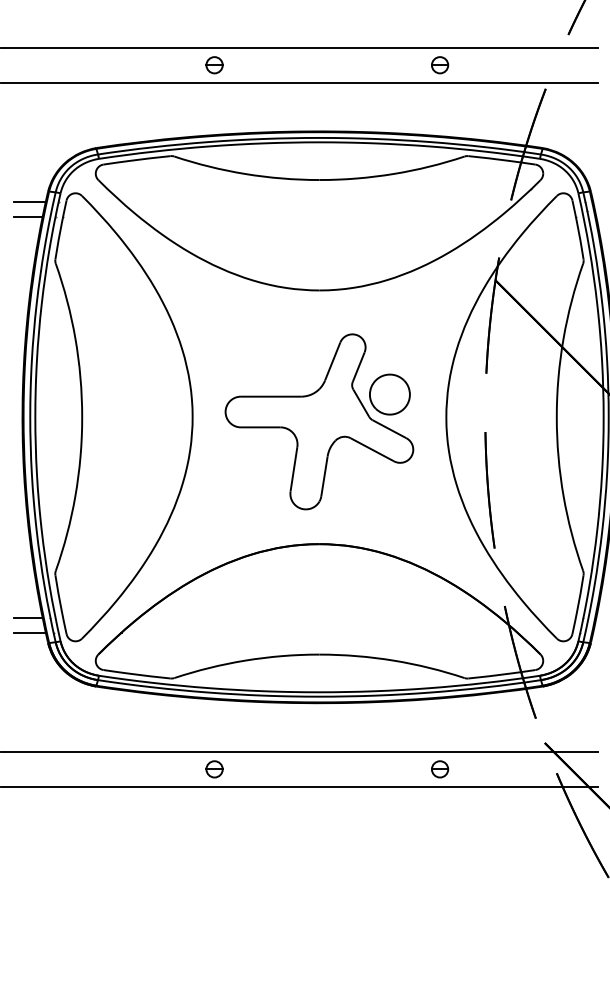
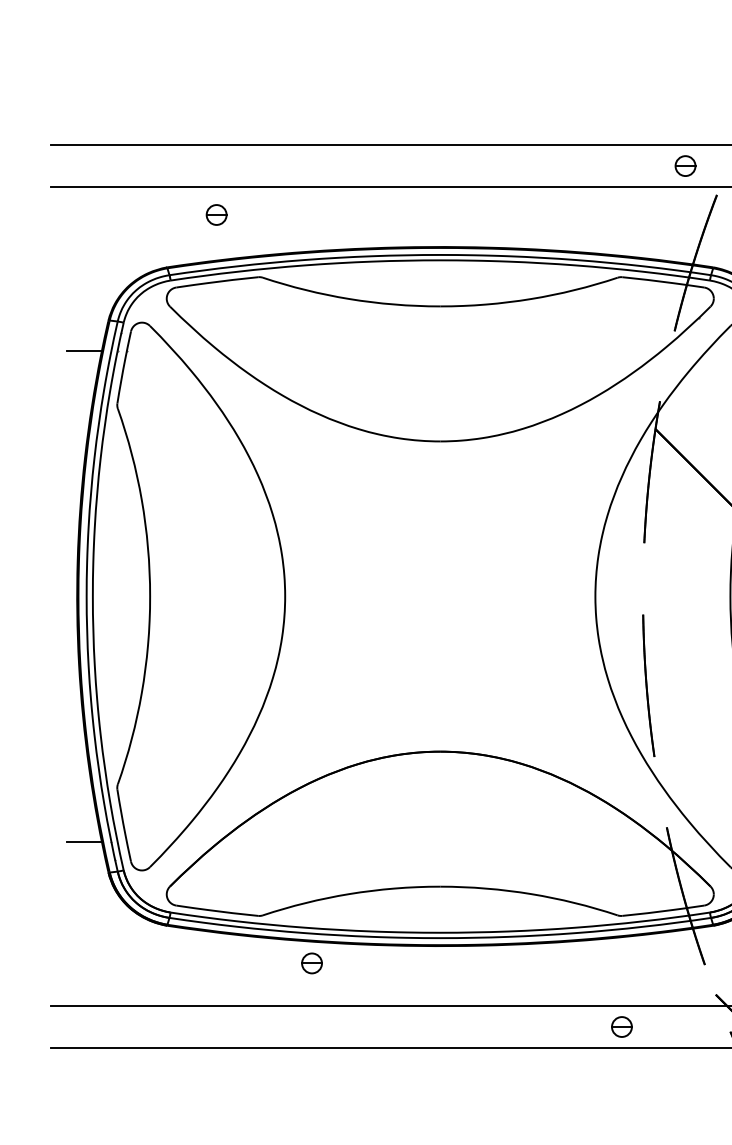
part: (214, 65) -> (216, 215), moved
part: (440, 65) -> (686, 166), moved
line: (29, 201) -> (85, 332), removed
part: (319, 421) -> (440, 601), removed
line: (29, 632) -> (85, 859), removed
part: (214, 769) -> (311, 963), moved
part: (440, 769) -> (622, 1027), moved

